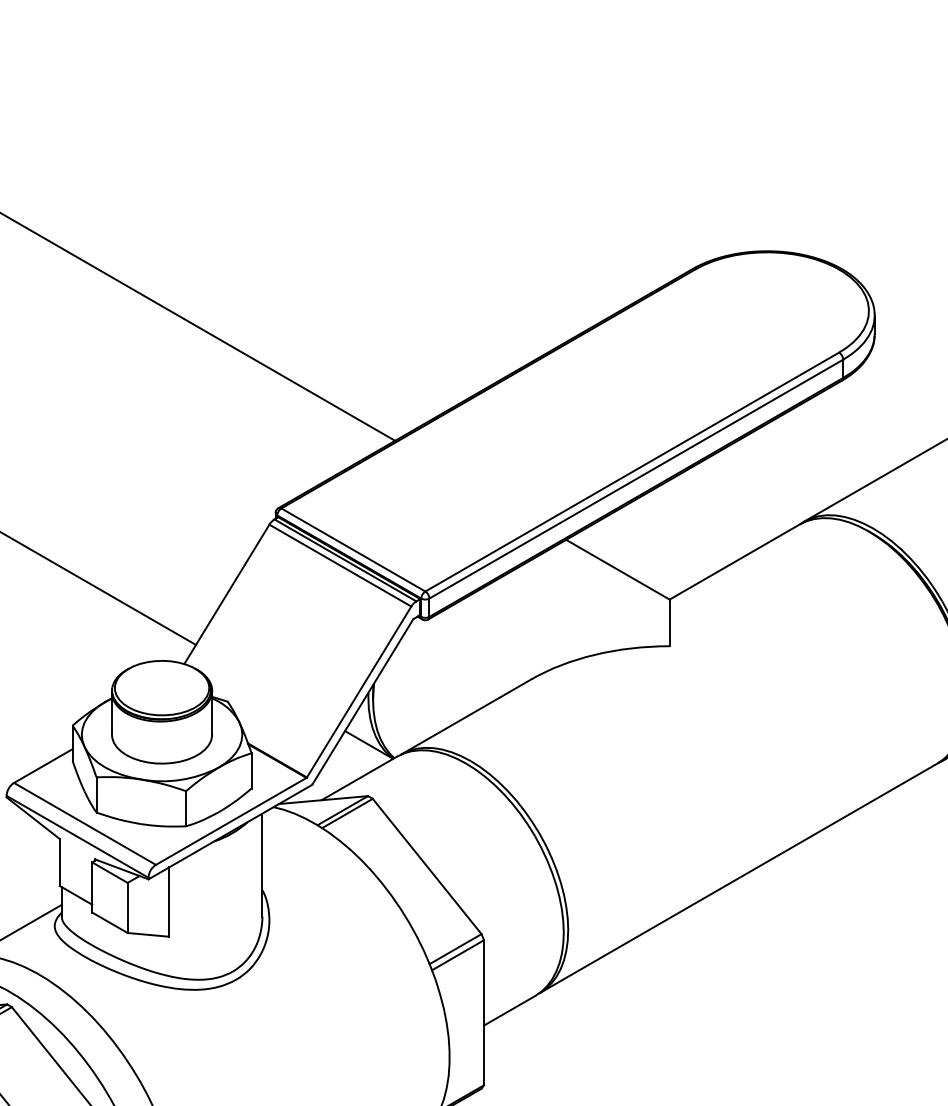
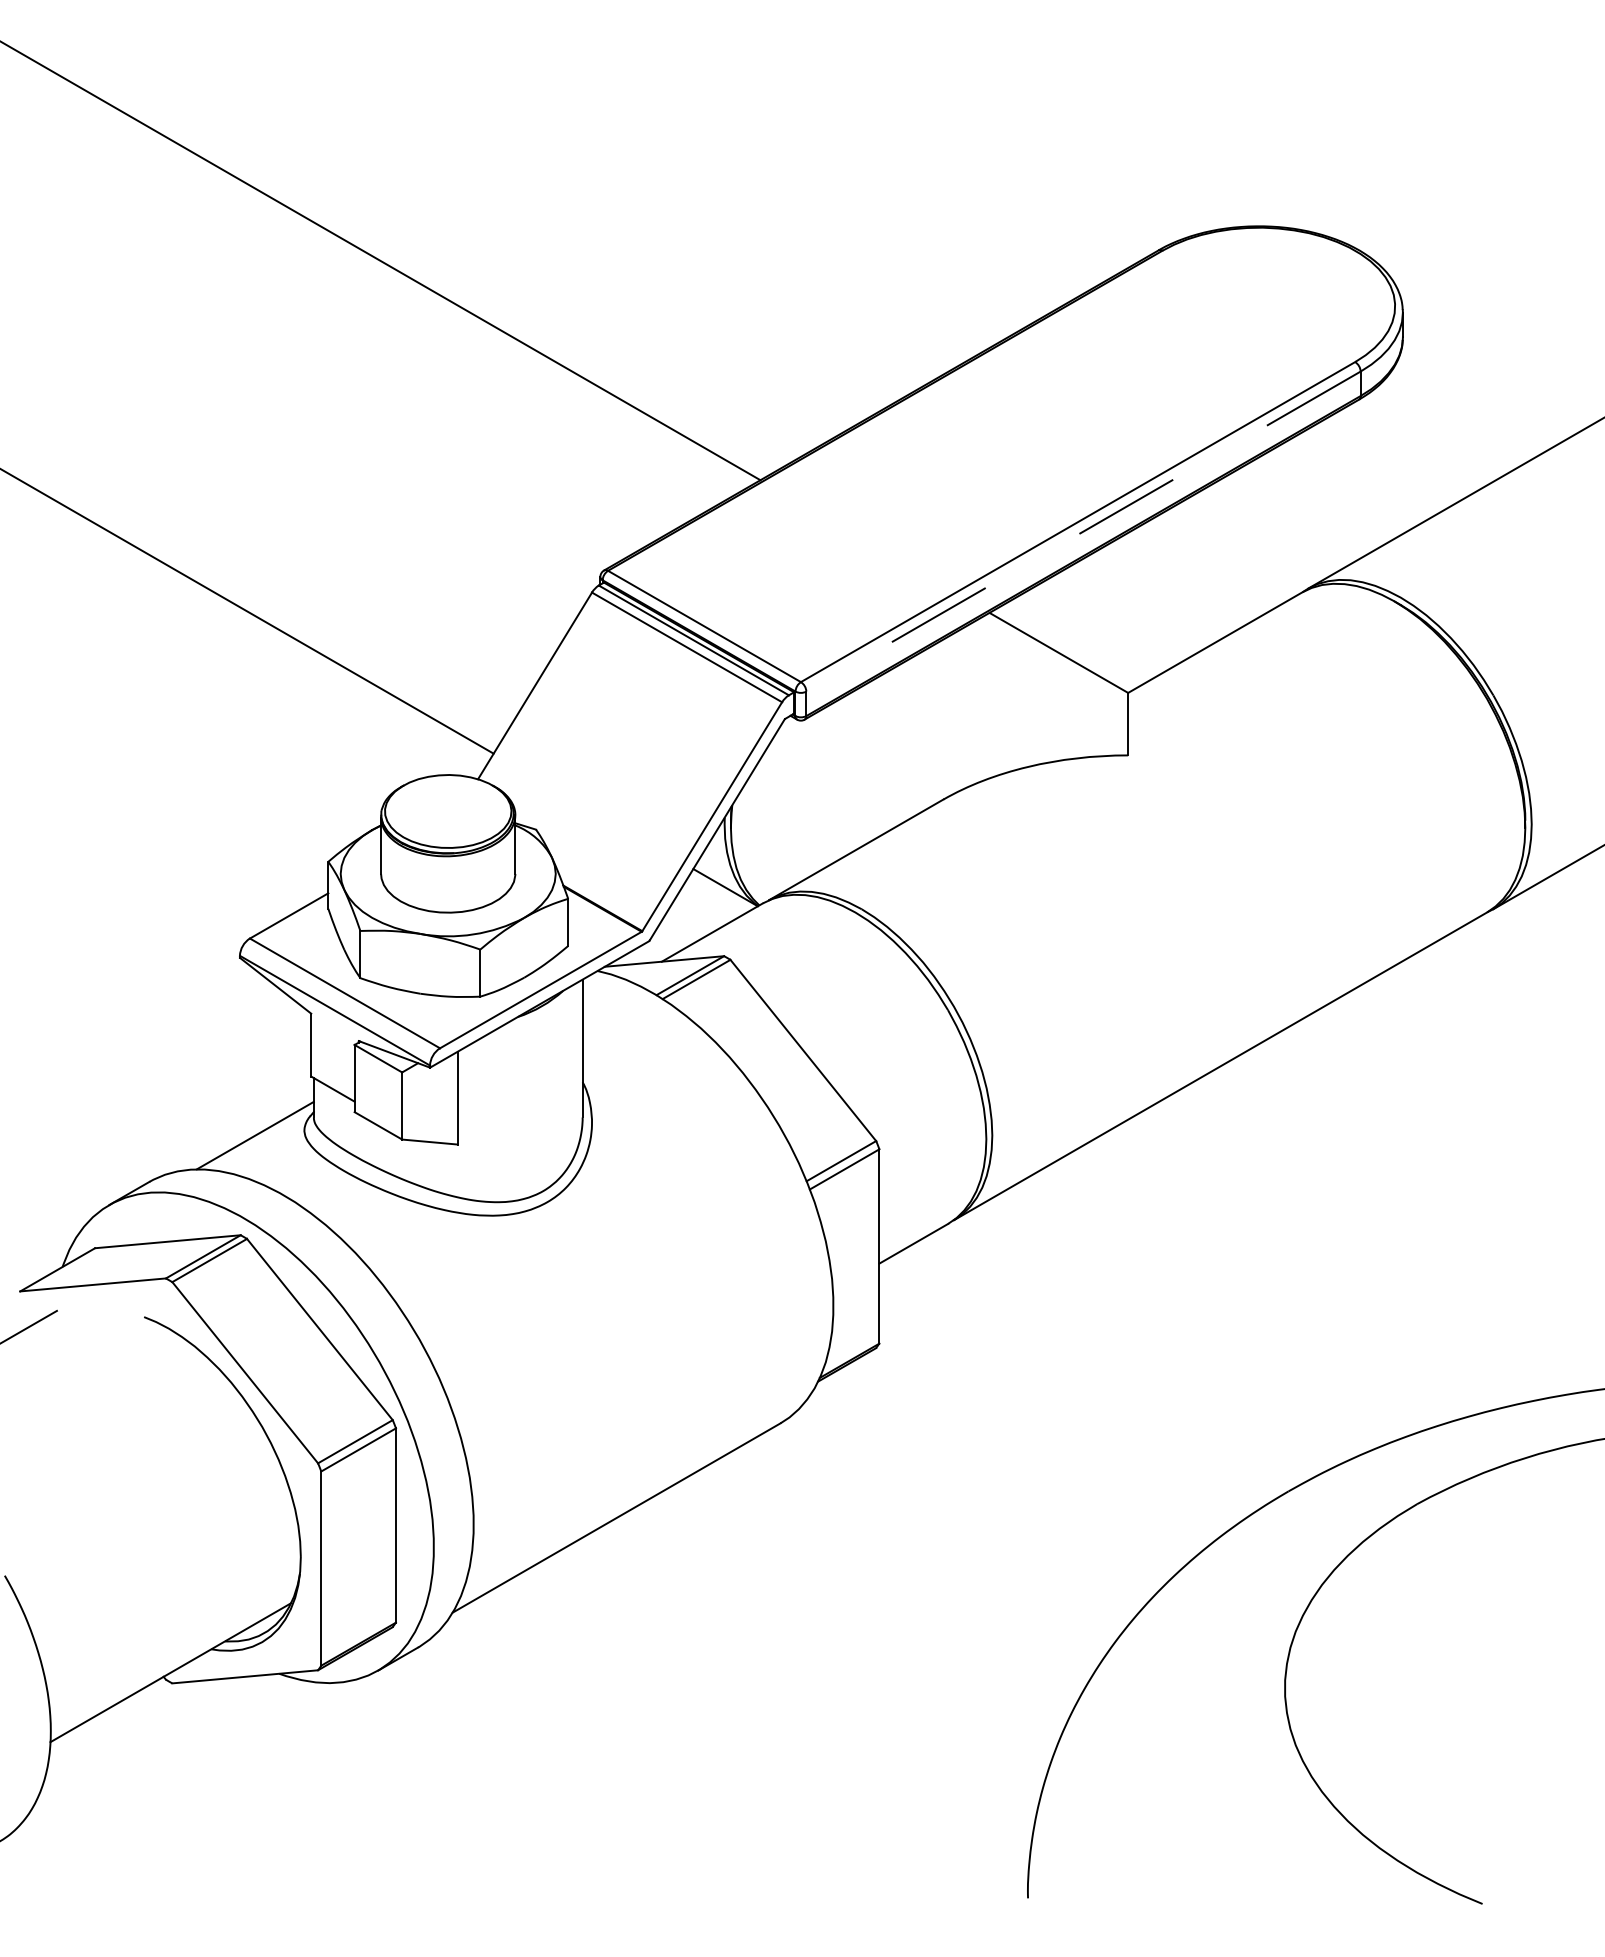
line: (636, 479) -> (1083, 531), solid -> dashed

